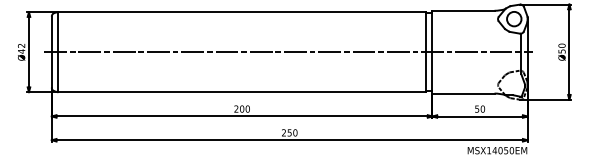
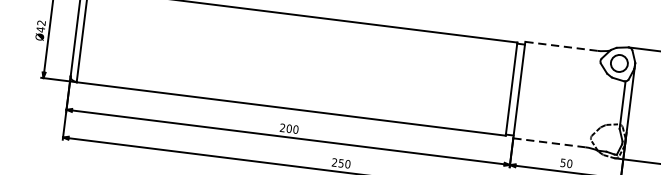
line: (463, 10) -> (561, 46), solid -> dashed
line: (288, 52) -> (351, 69), removed
line: (463, 93) -> (549, 142), solid -> dashed

